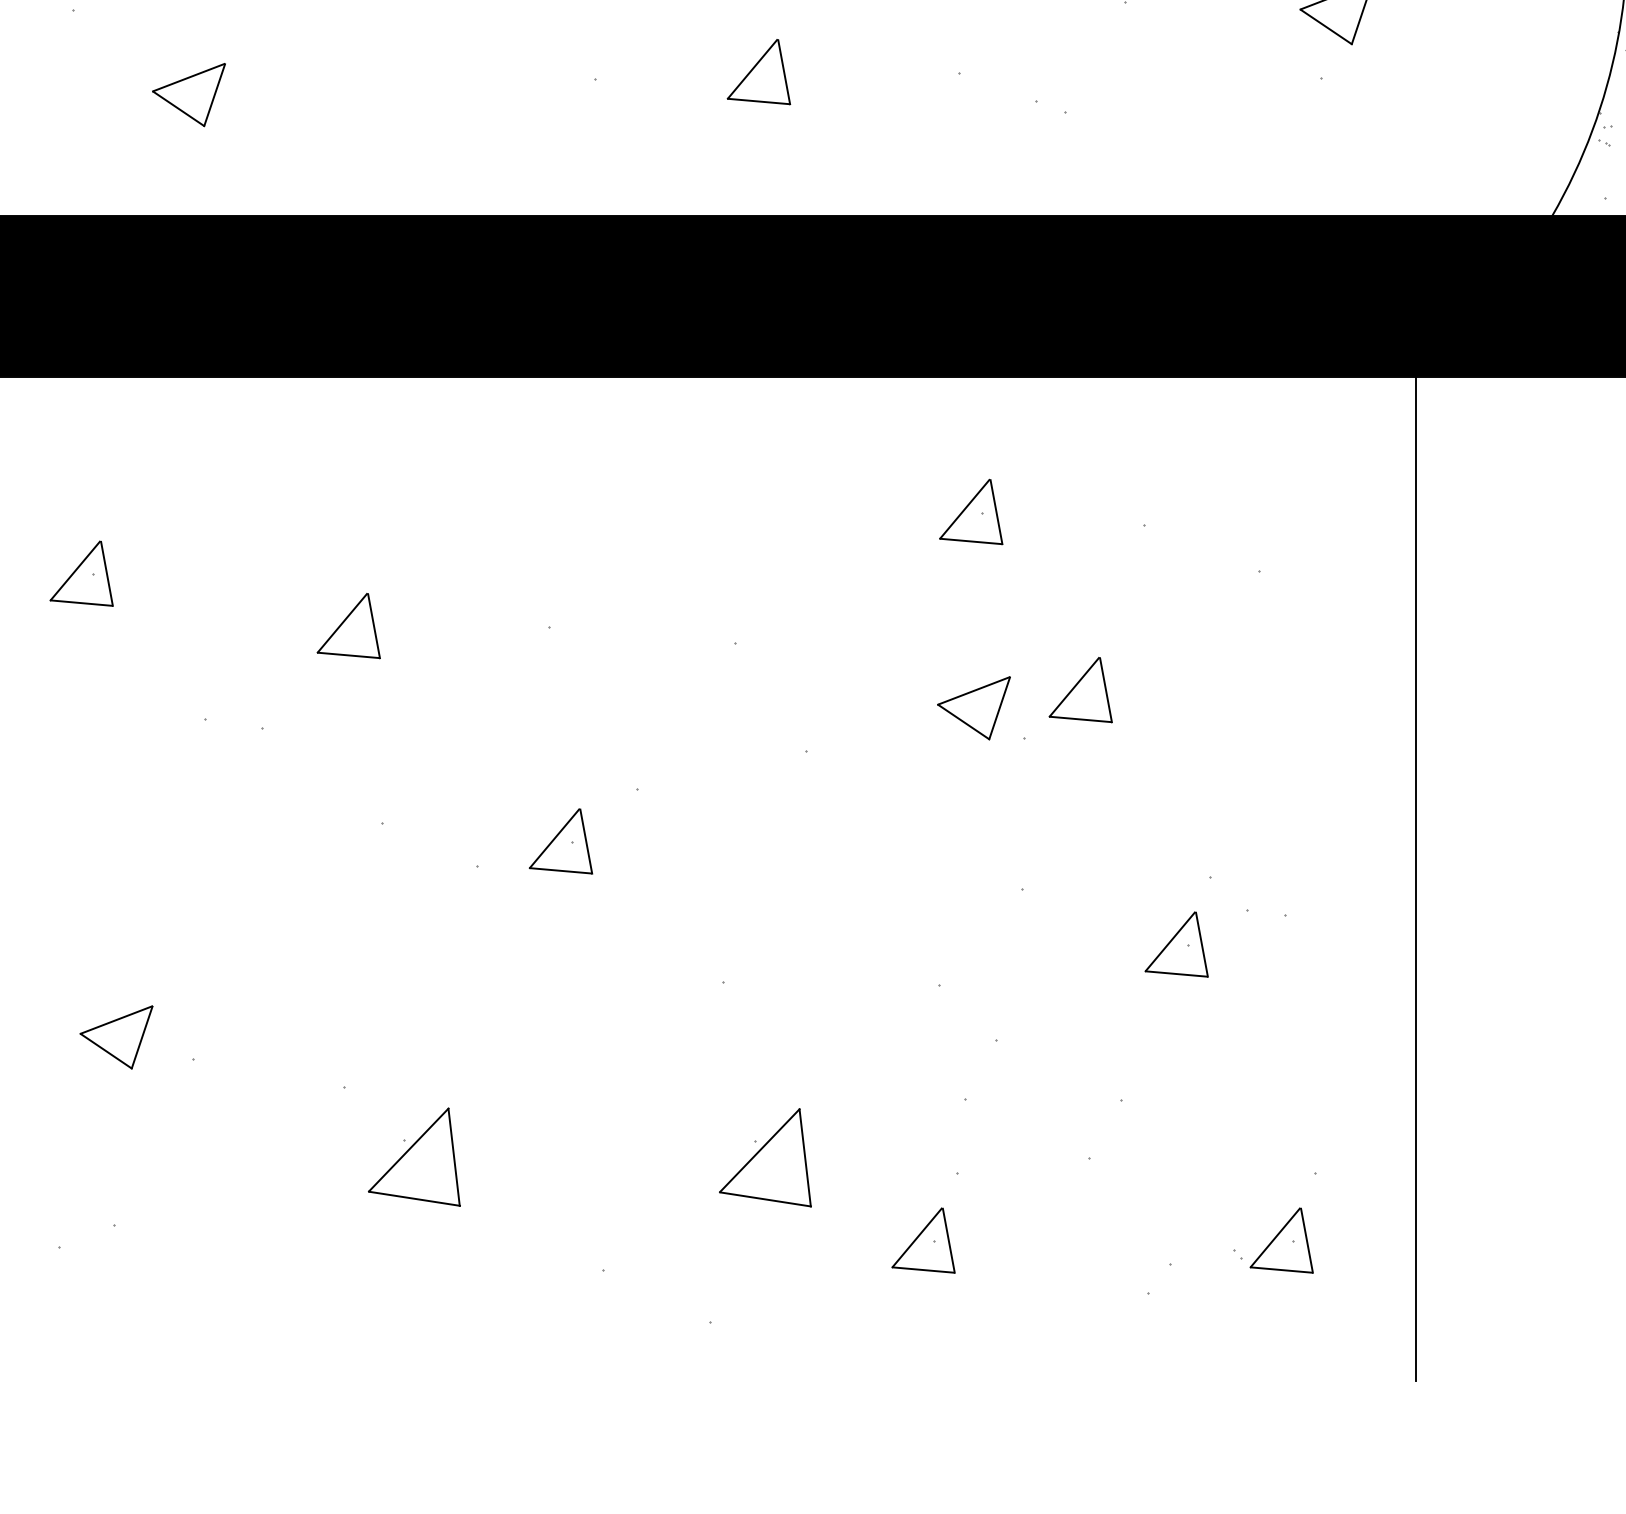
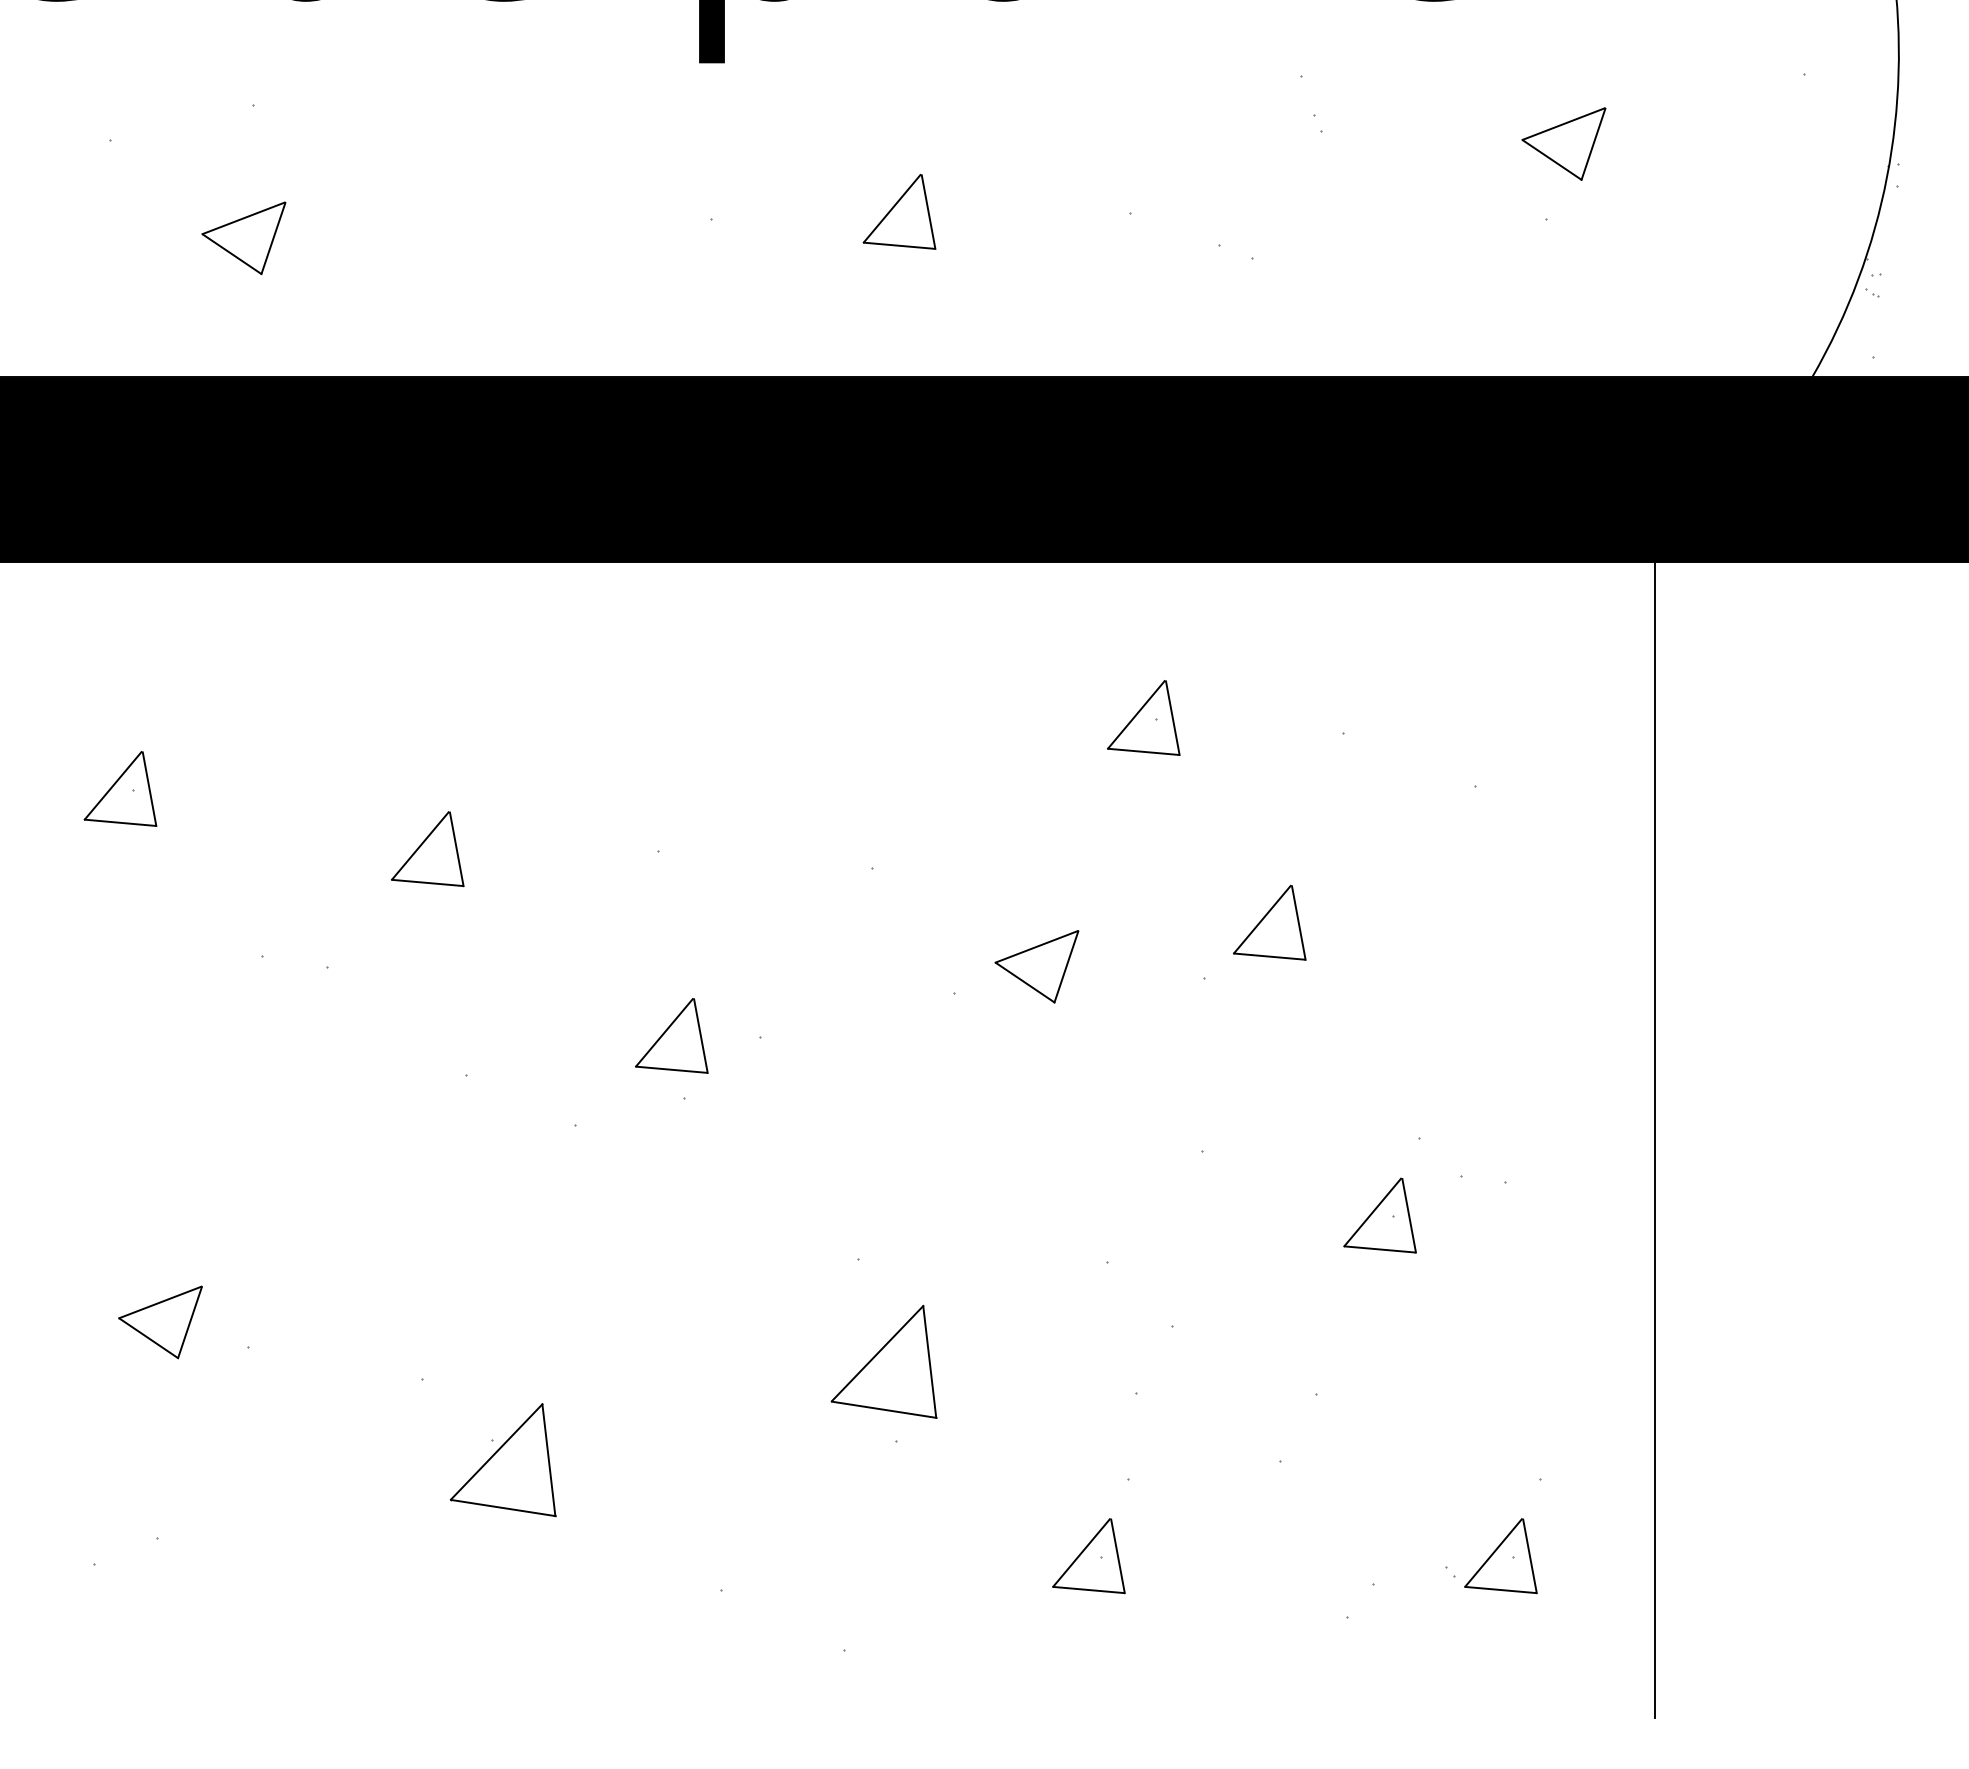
part: (973, 708) -> (1036, 966), moved
part: (560, 841) -> (671, 1035), moved
part: (764, 1157) -> (883, 1361), moved

